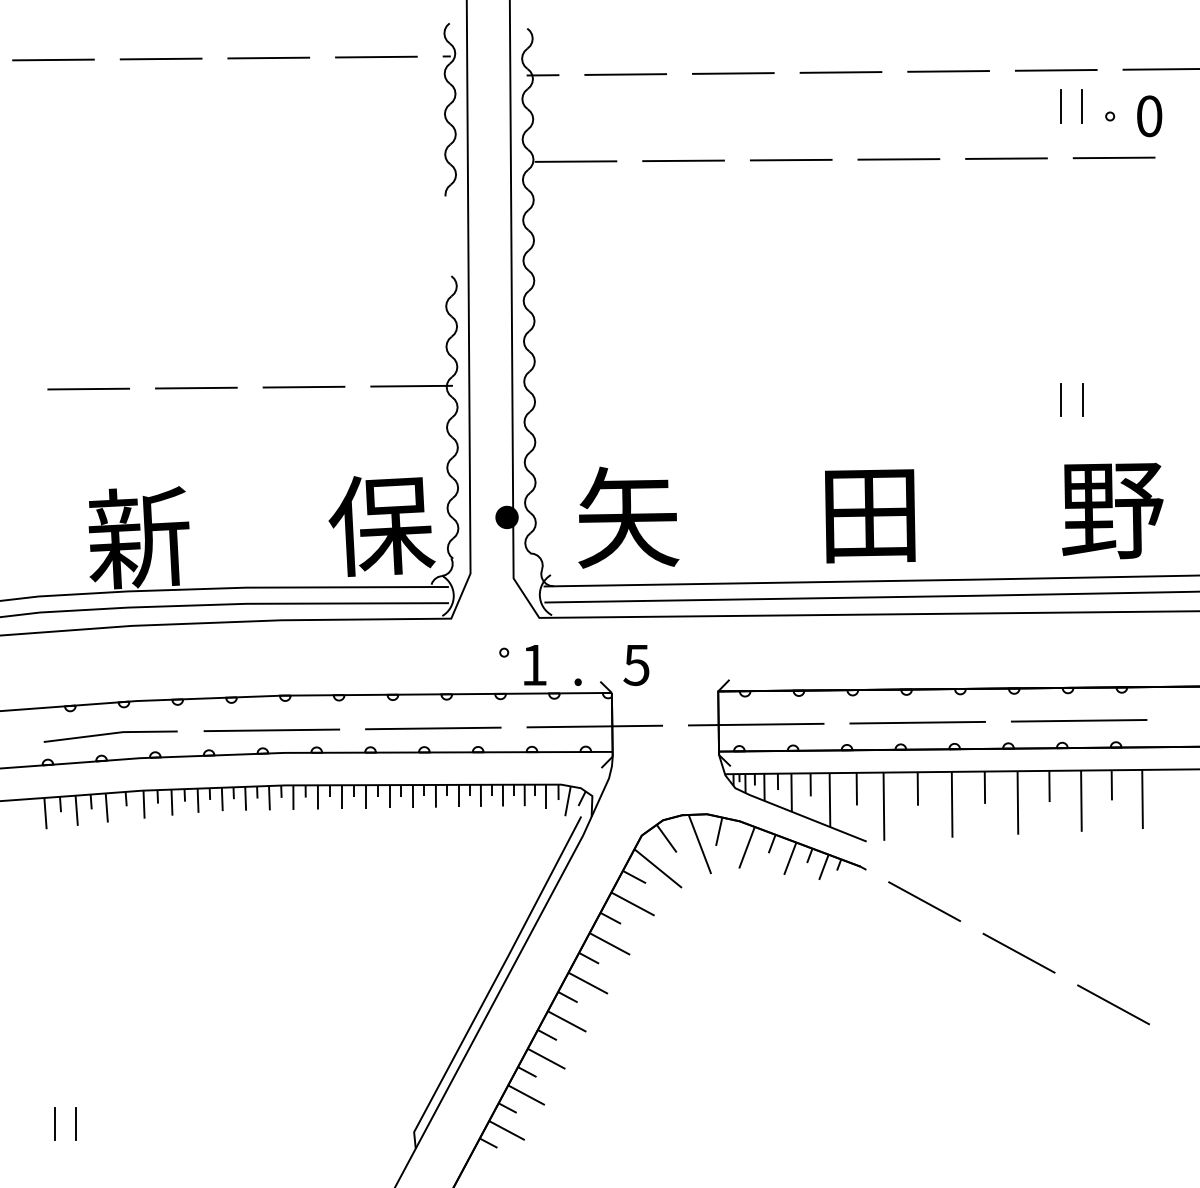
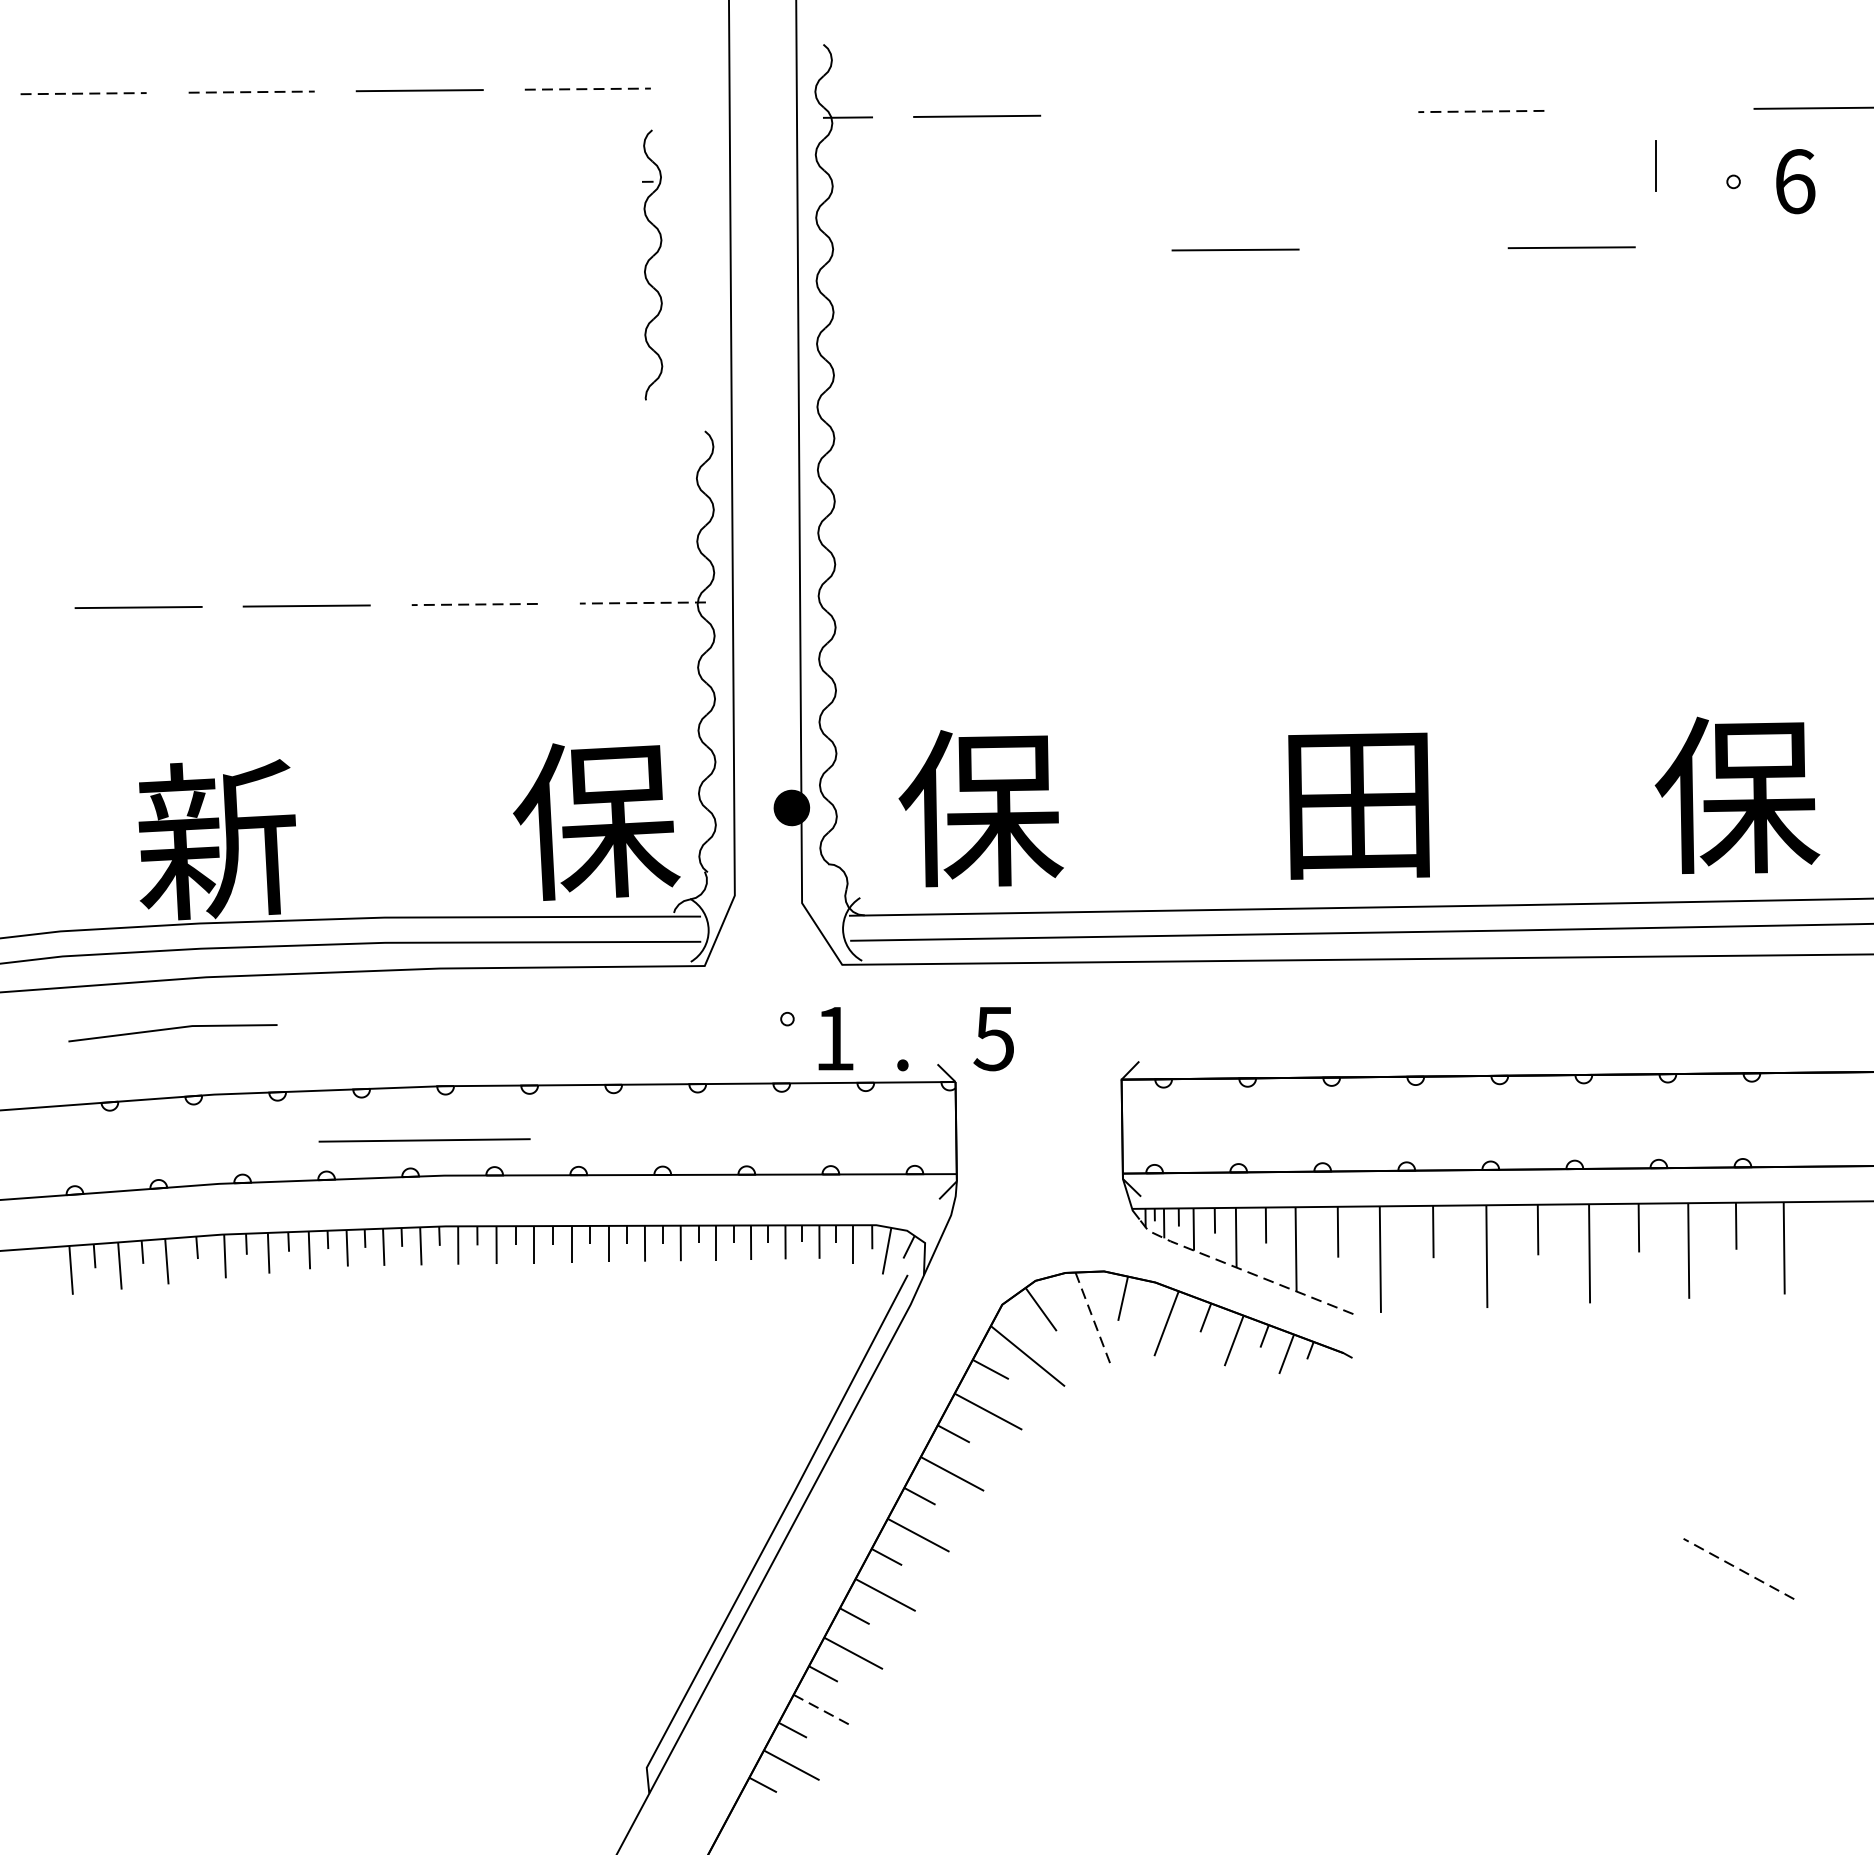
line: (376, 57) -> (588, 89), solid -> dashed
line: (54, 59) -> (85, 92), solid -> dashed
line: (161, 59) -> (252, 92), solid -> dashed
line: (1055, 70) -> (1648, 110), removed
line: (948, 71) -> (1481, 111), solid -> dashed
line: (840, 72) -> (1312, 113), removed
line: (732, 73) -> (1143, 114), removed
line: (1082, 106) -> (1690, 166), removed
part: (449, 109) -> (652, 264), moved
text: (1149, 116) -> (1795, 181), 0 -> 6
line: (1113, 157) -> (1738, 245), removed
line: (898, 159) -> (1403, 249), removed
line: (683, 160) -> (1067, 250), removed
line: (575, 161) -> (898, 252), removed
line: (411, 386) -> (642, 603), solid -> dashed
line: (303, 387) -> (474, 605), solid -> dashed
line: (1061, 399) -> (1657, 623), removed
line: (1082, 399) -> (1690, 623), removed
text: (1112, 509) -> (1737, 795), 野 -> 保
text: (628, 517) -> (981, 808), 矢 -> 保
line: (1078, 720) -> (1684, 1125), removed
line: (917, 722) -> (1432, 1128), removed
line: (755, 724) -> (1179, 1131), removed
line: (594, 726) -> (928, 1134), removed
line: (433, 728) -> (677, 1137), removed
line: (110, 734) -> (172, 1029), moved
line: (795, 813) -> (1242, 1270), solid -> dashed
line: (699, 844) -> (1092, 1318), solid -> dashed
line: (924, 901) -> (1443, 1407), removed
line: (1018, 952) -> (1590, 1487), removed
line: (1113, 1004) -> (1738, 1568), solid -> dashed
line: (526, 1095) -> (822, 1710), solid -> dashed
line: (54, 1123) -> (85, 1754), removed
line: (76, 1123) -> (119, 1754), removed

